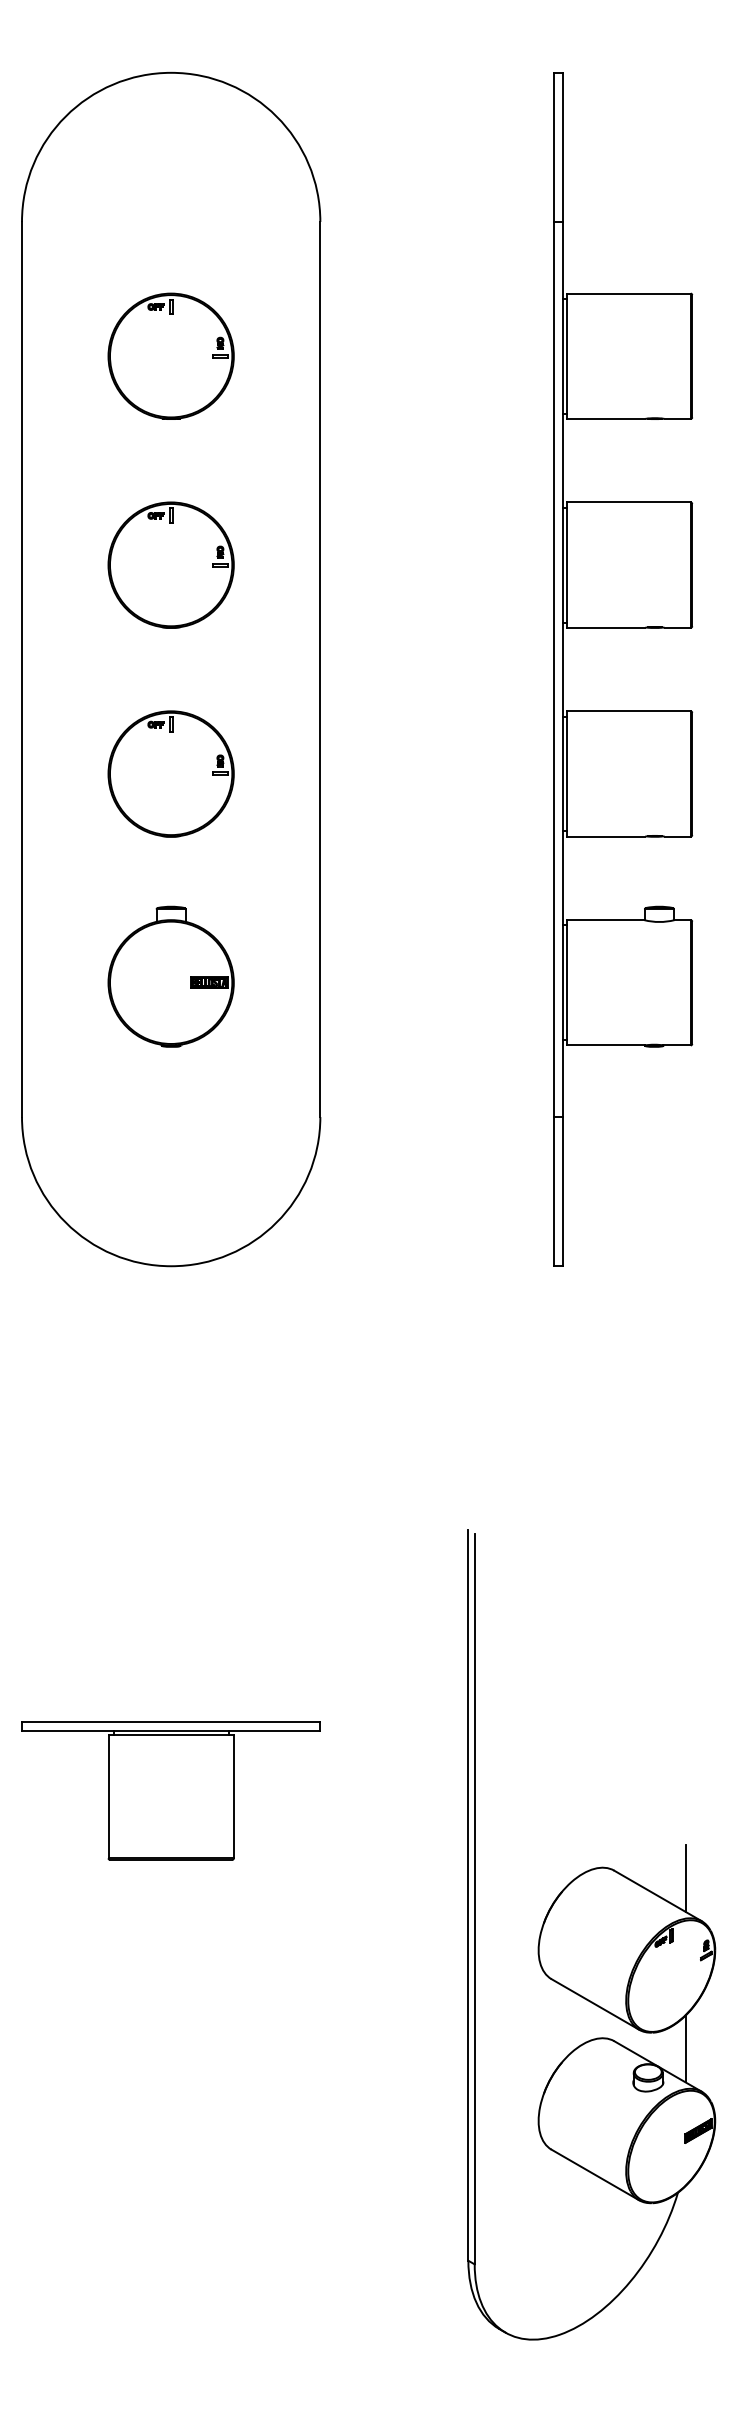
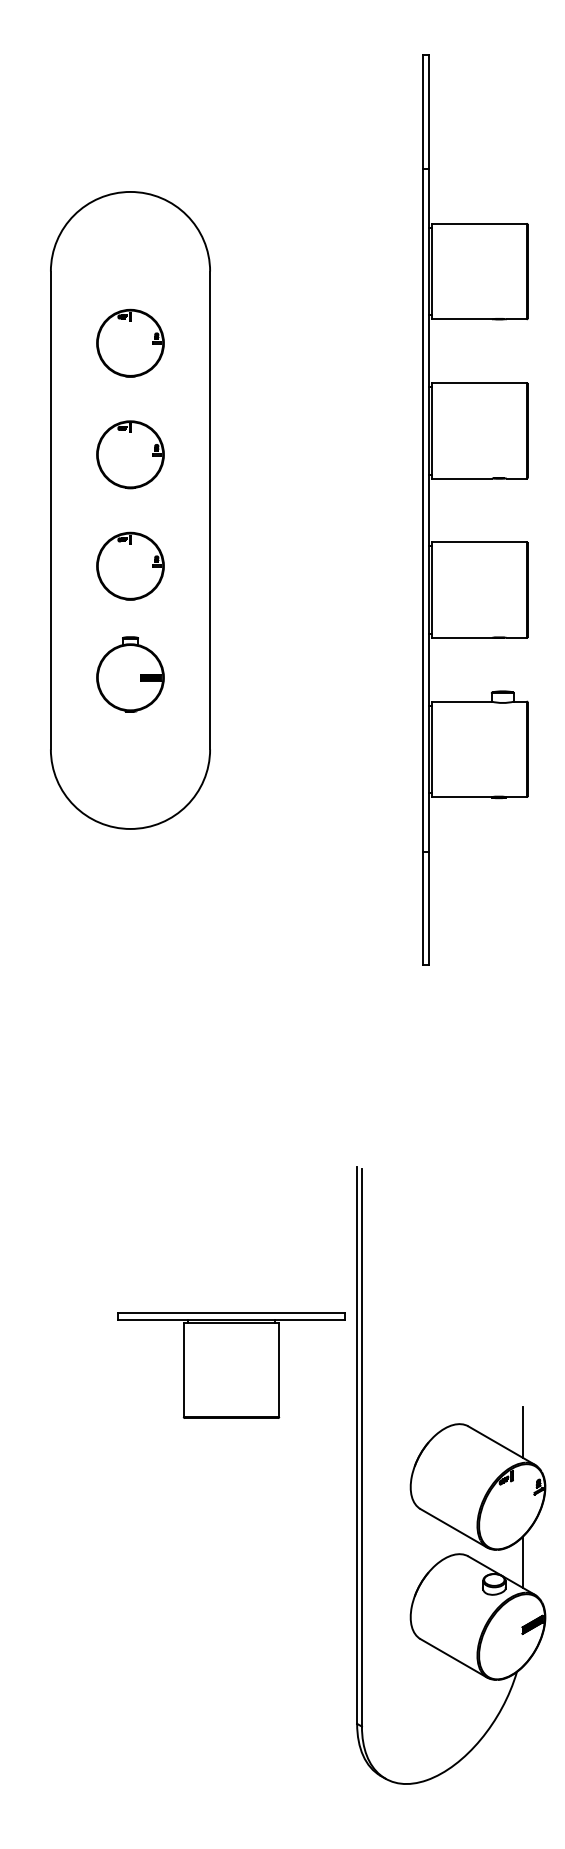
part: (171, 669) -> (130, 510), size x0.7
part: (171, 1790) -> (231, 1365), moved

